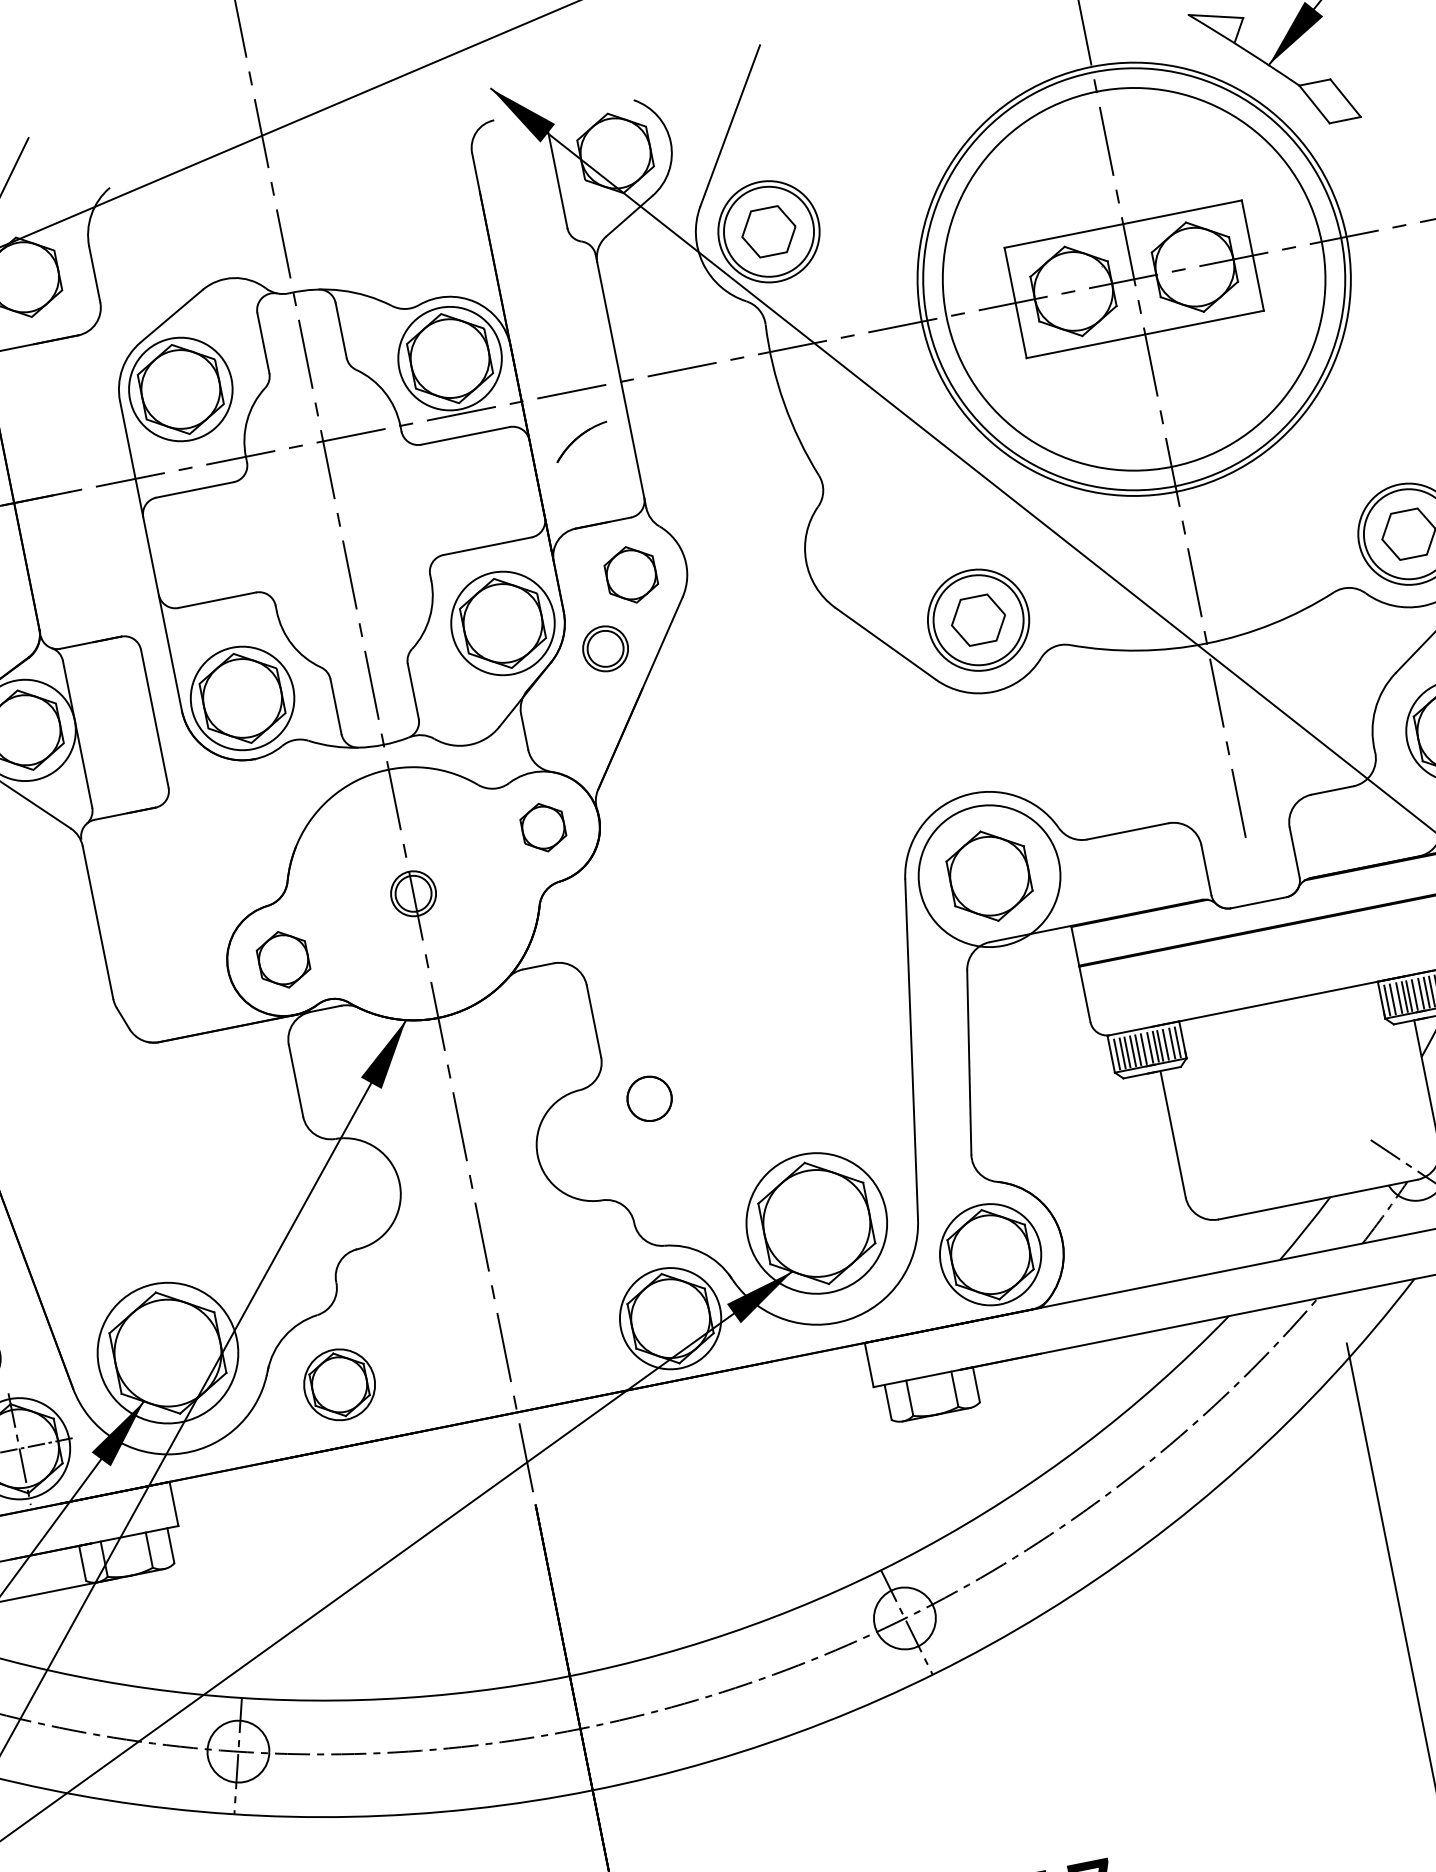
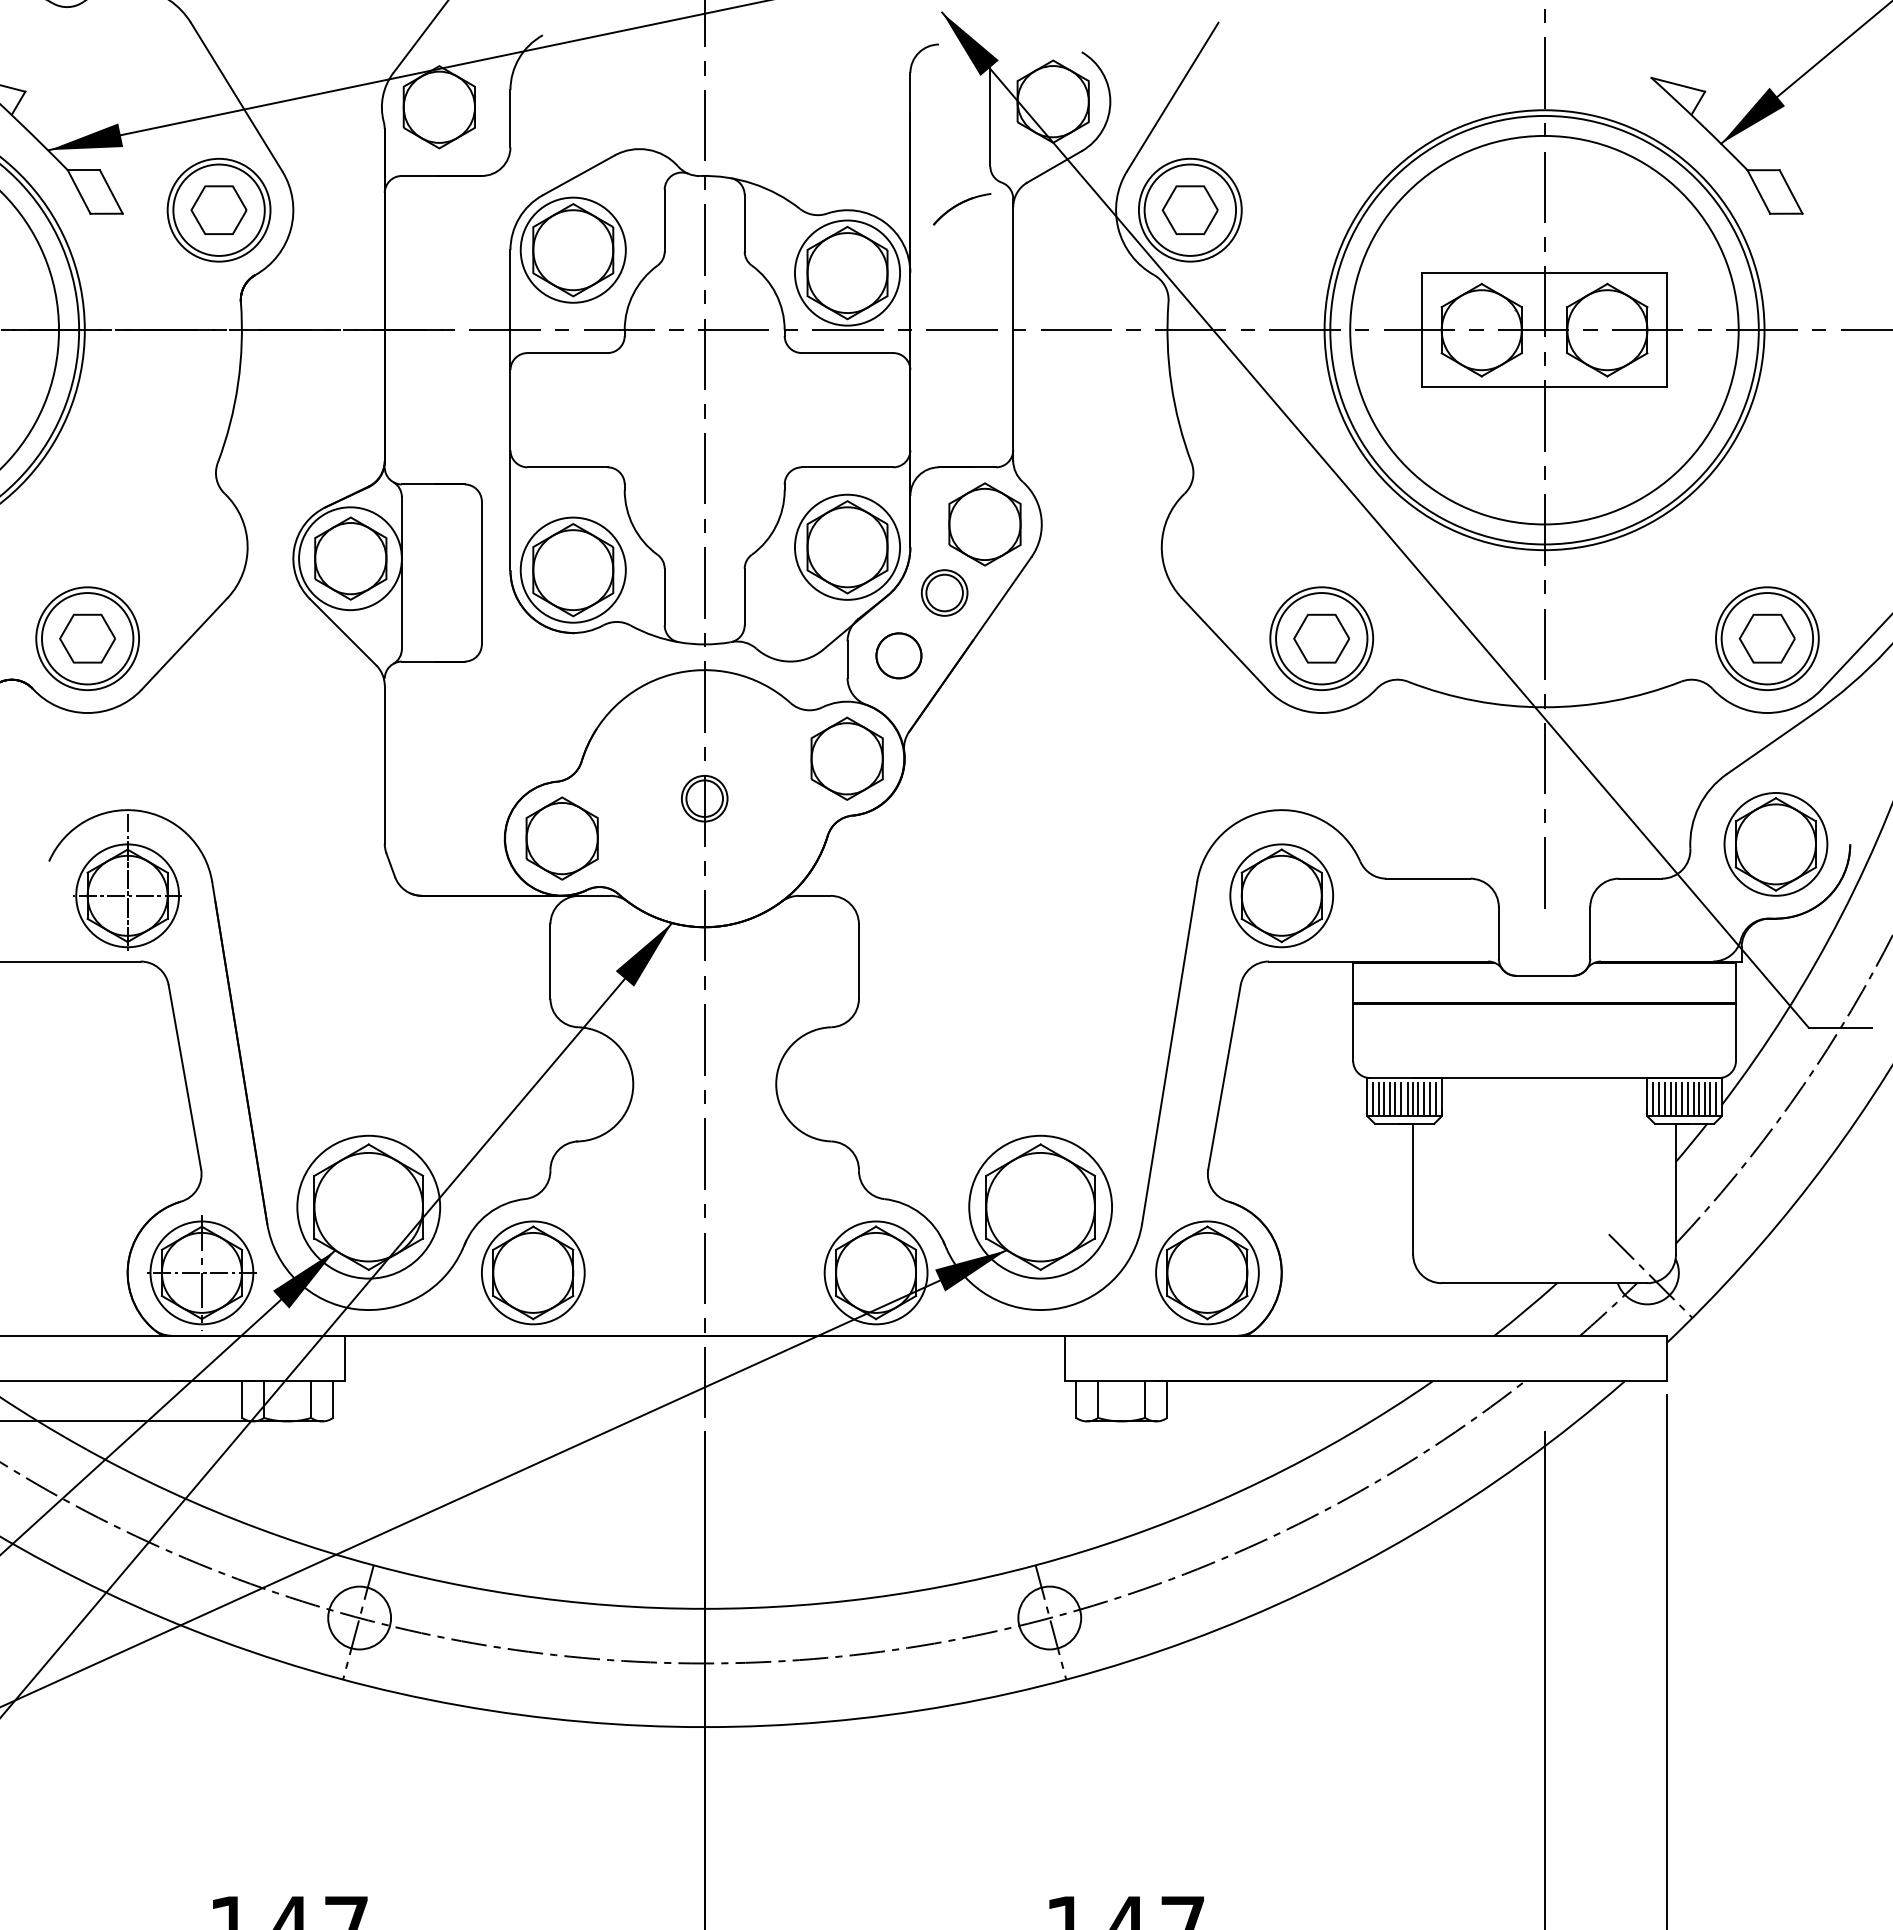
part: (582, 442) -> (962, 209), moved
part: (630, 575) -> (984, 524), size x1.43
part: (542, 827) -> (846, 758), size x1.67
circle: (989, 875) -> (1281, 895), size x0.71
part: (282, 959) -> (561, 838), size x1.43
circle: (649, 1098) -> (898, 655), moved
part: (339, 1384) -> (533, 1272), size x1.43

